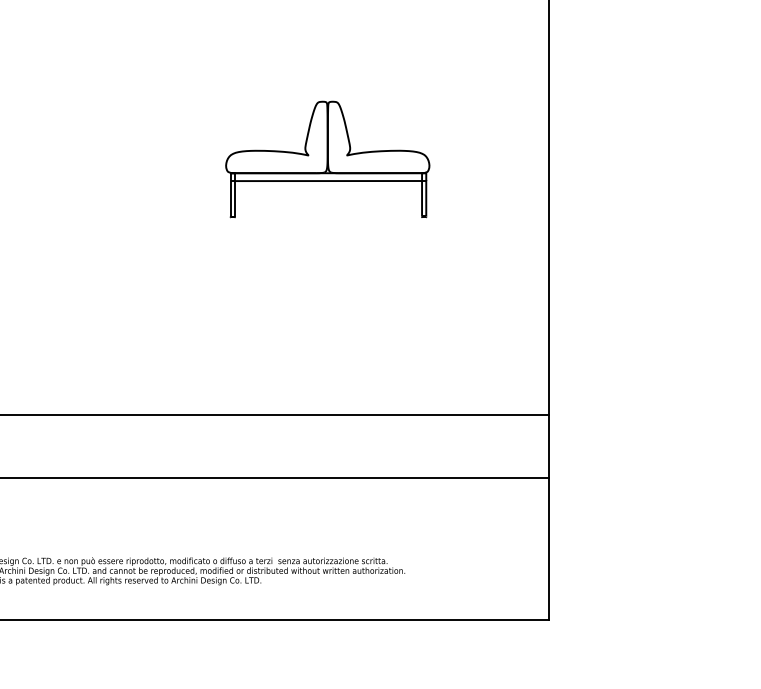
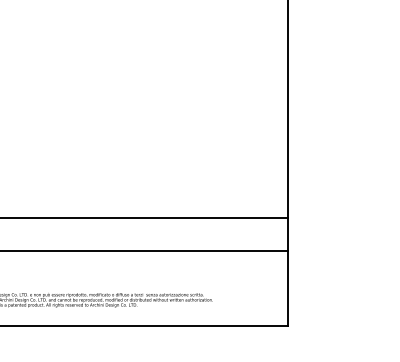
part: (328, 158) -> (172, 83), removed

